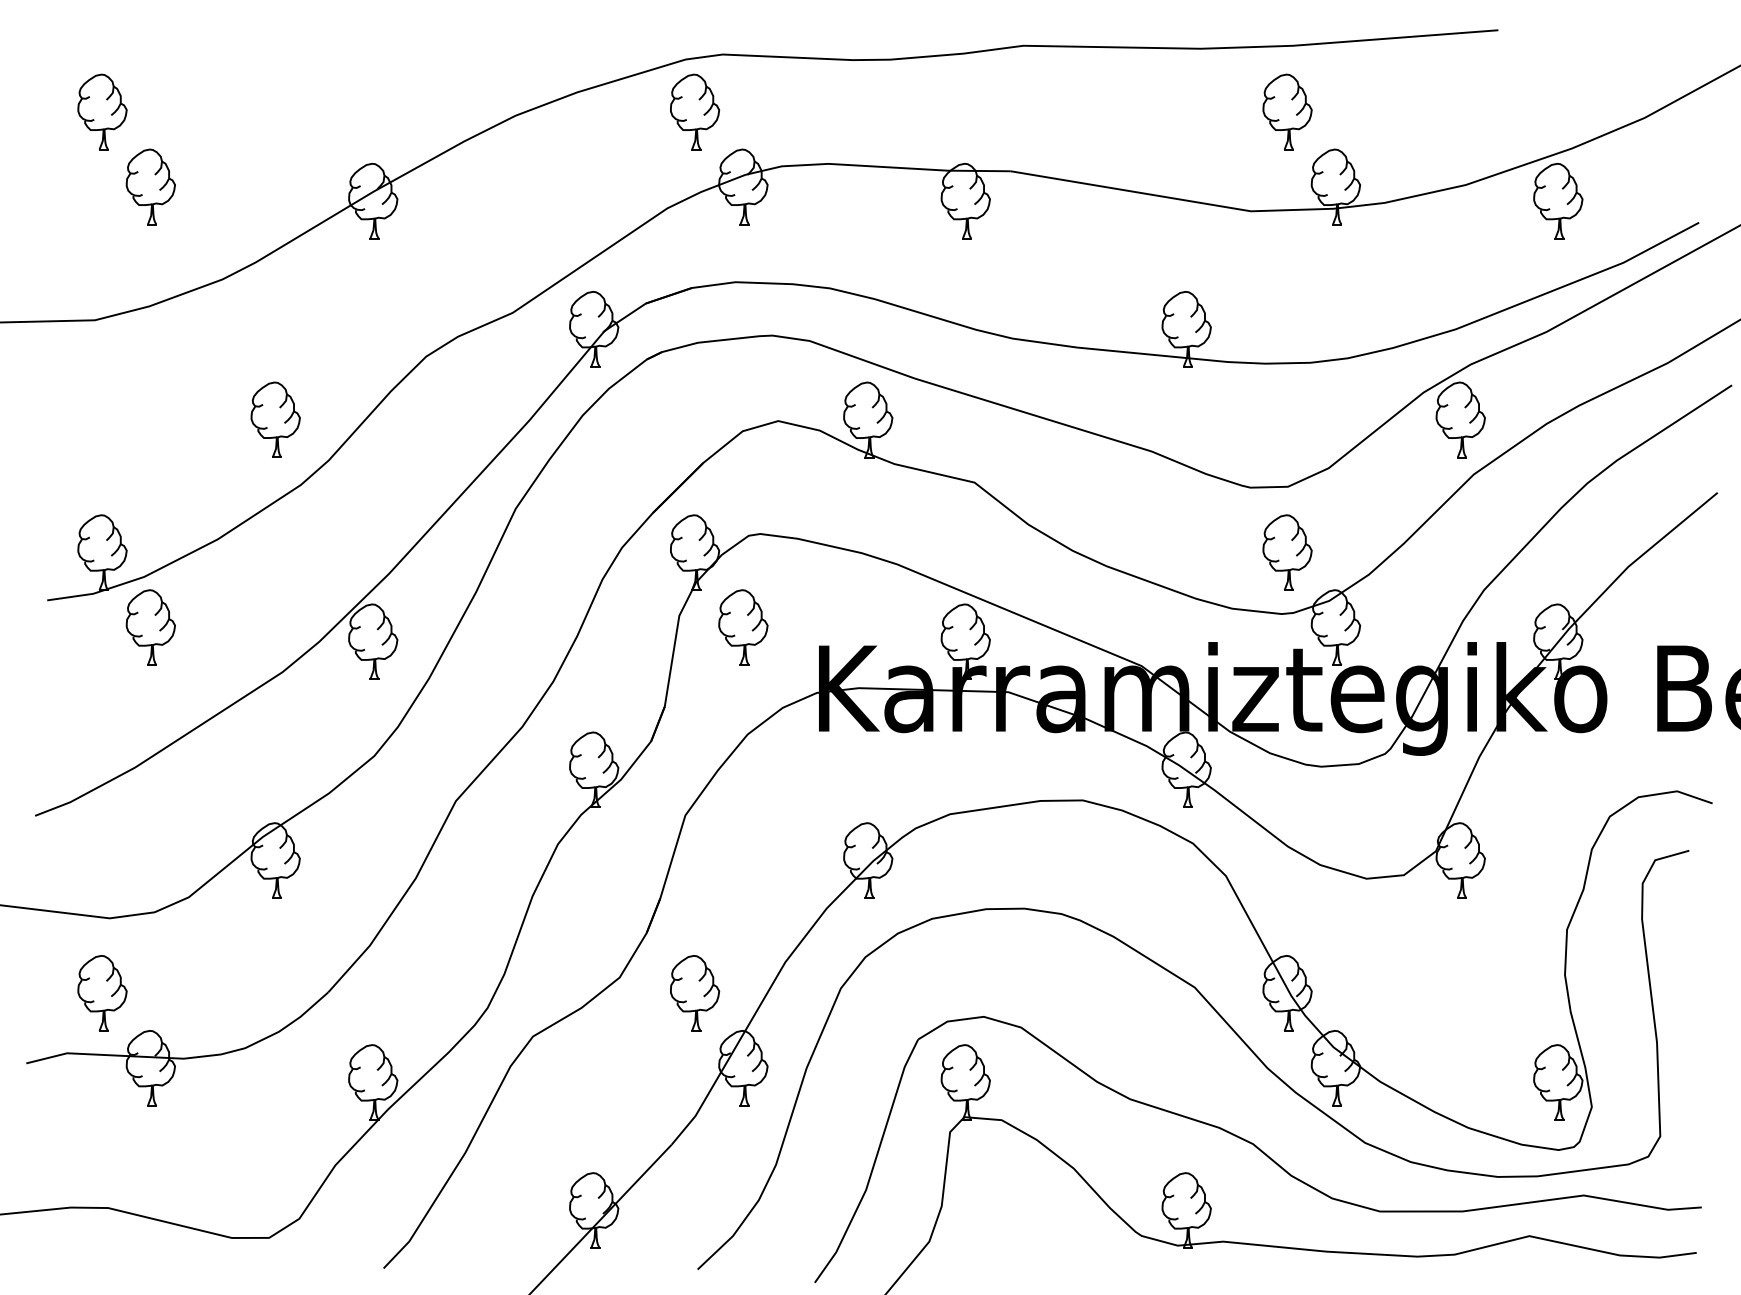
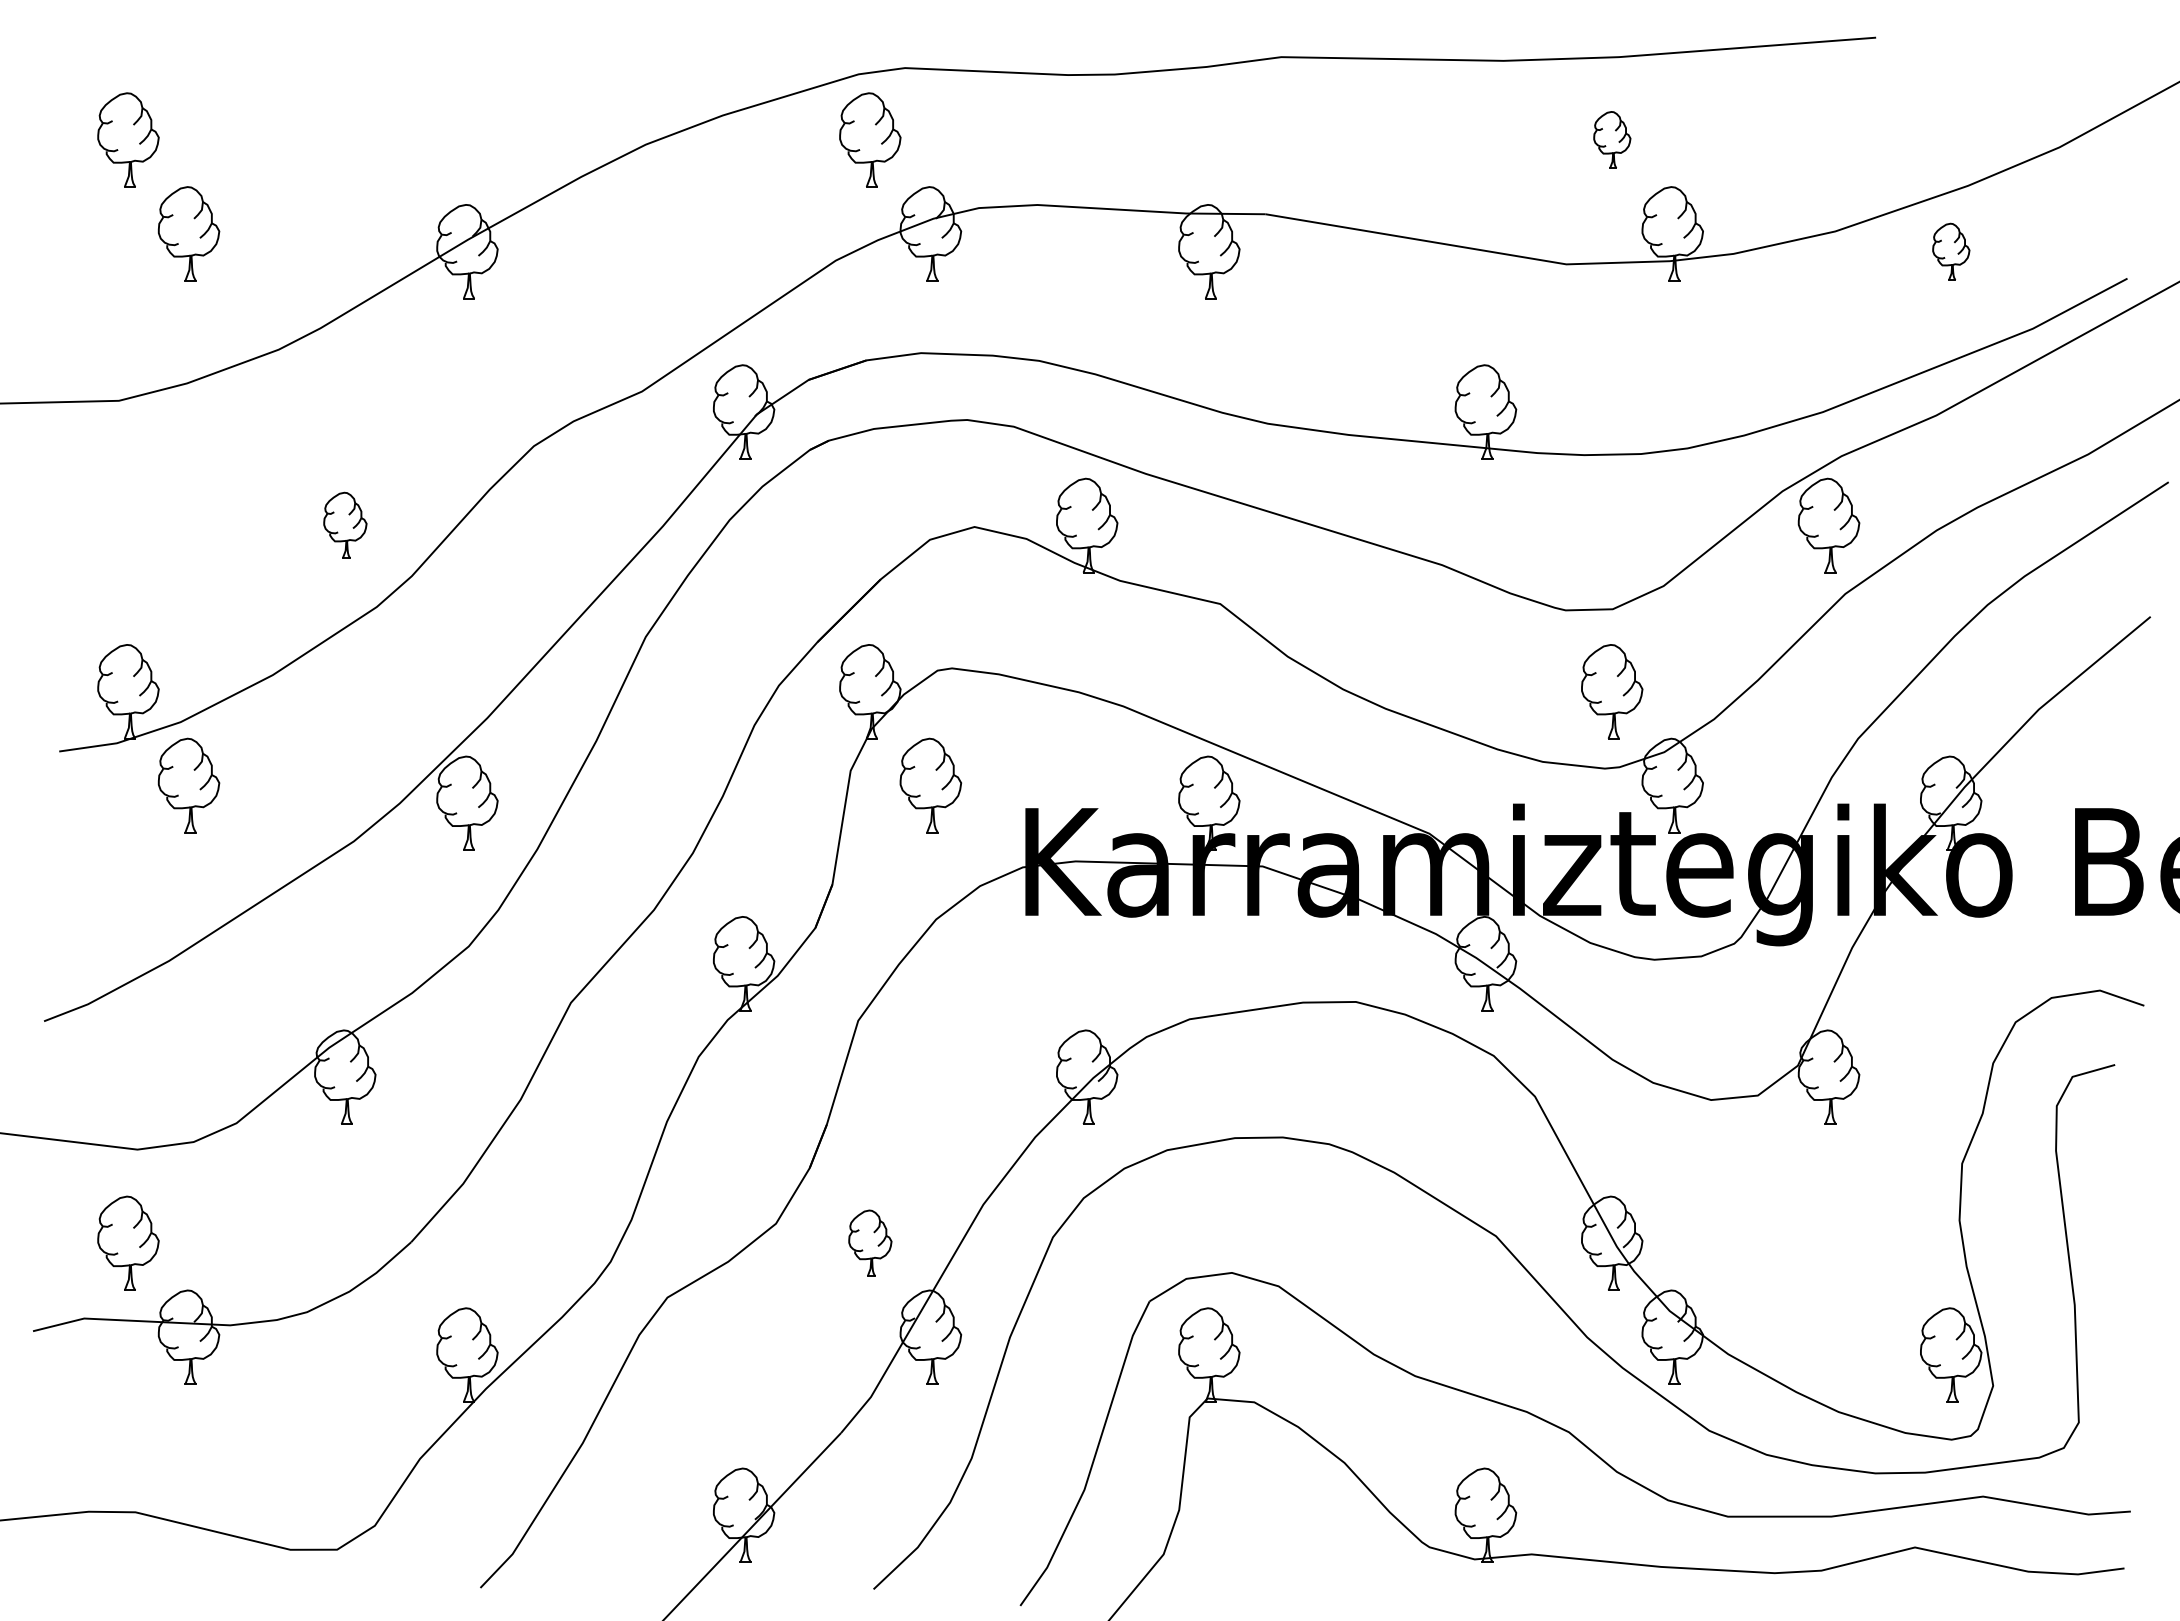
part: (1287, 111) -> (1612, 139), size x0.6
part: (1558, 201) -> (1951, 251), size x0.6
part: (275, 419) -> (345, 525), size x0.7
part: (695, 992) -> (870, 1242), size x0.7

